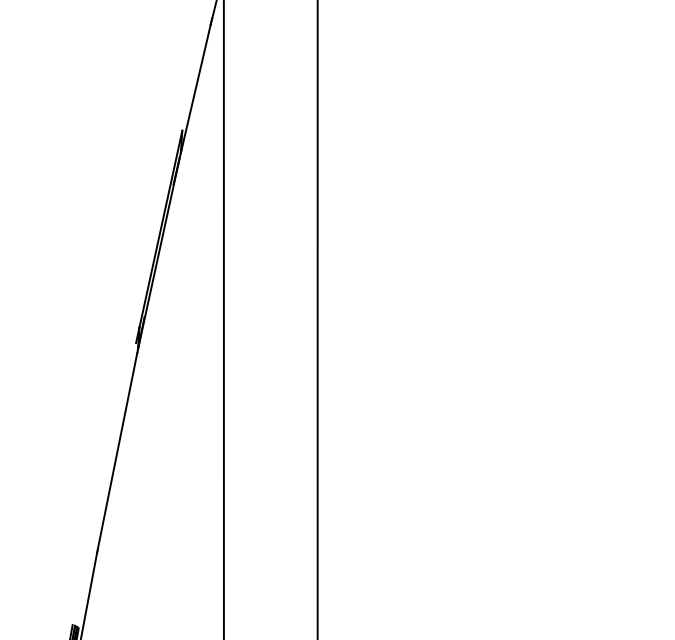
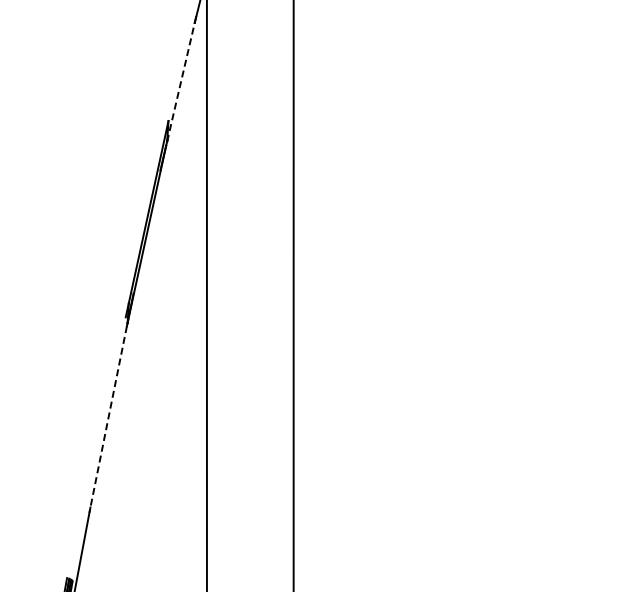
line: (196, 88) -> (181, 81), solid -> dashed
line: (117, 451) -> (108, 417), solid -> dashed

